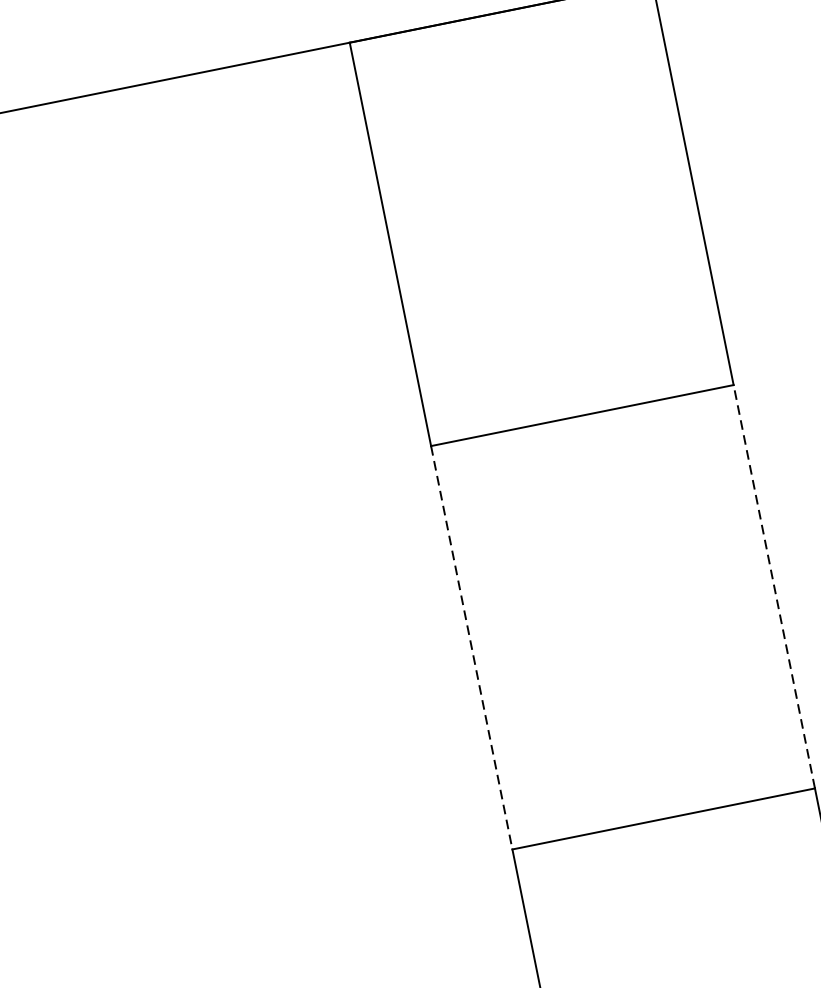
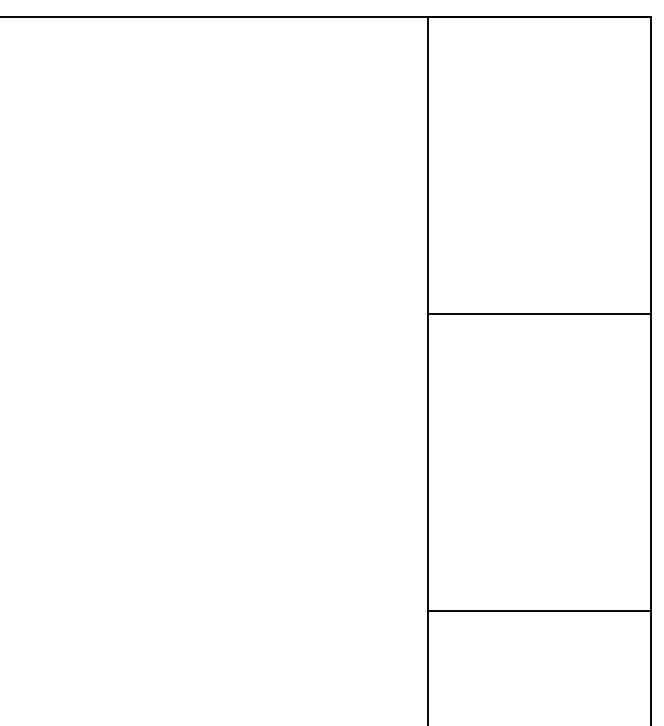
line: (773, 585) -> (650, 461), dashed -> solid
line: (472, 648) -> (428, 462), dashed -> solid

